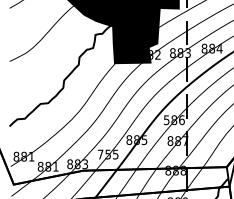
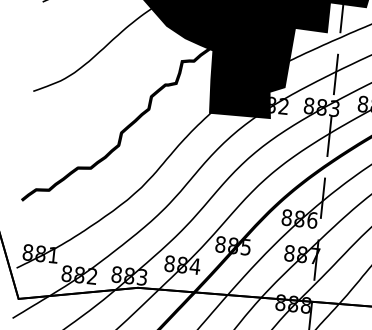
text: (166, 120) -> (286, 218), 586 -> 886
text: (107, 154) -> (181, 264), 755 -> 884
text: (55, 166) -> (91, 275), 881 -> 882

